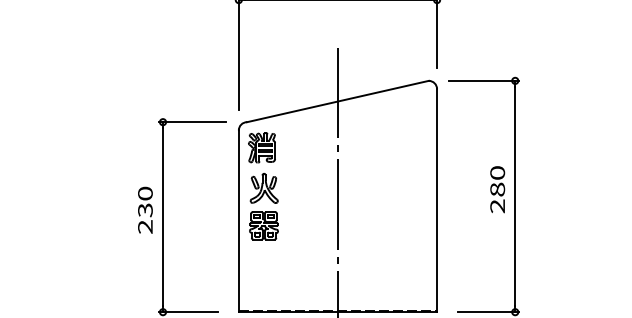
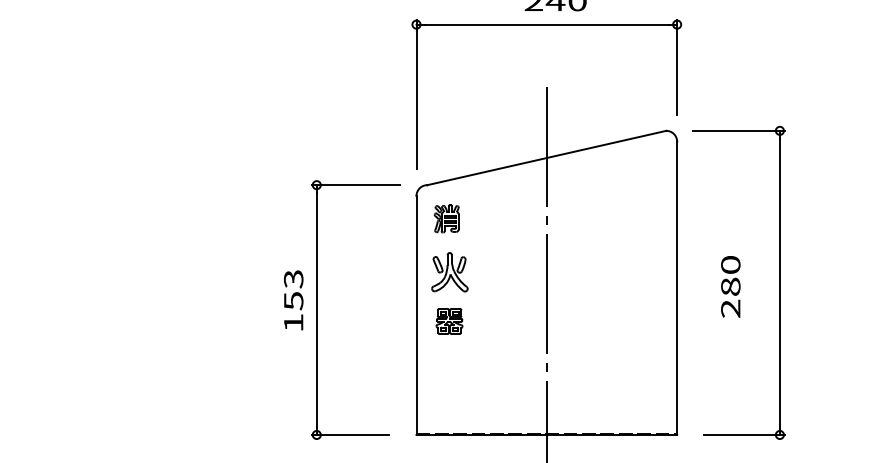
part: (261, 147) -> (446, 218), size x0.7
text: (497, 189) -> (730, 286), moved
text: (145, 209) -> (293, 300), 230 -> 153
part: (263, 225) -> (449, 321), size x0.7

